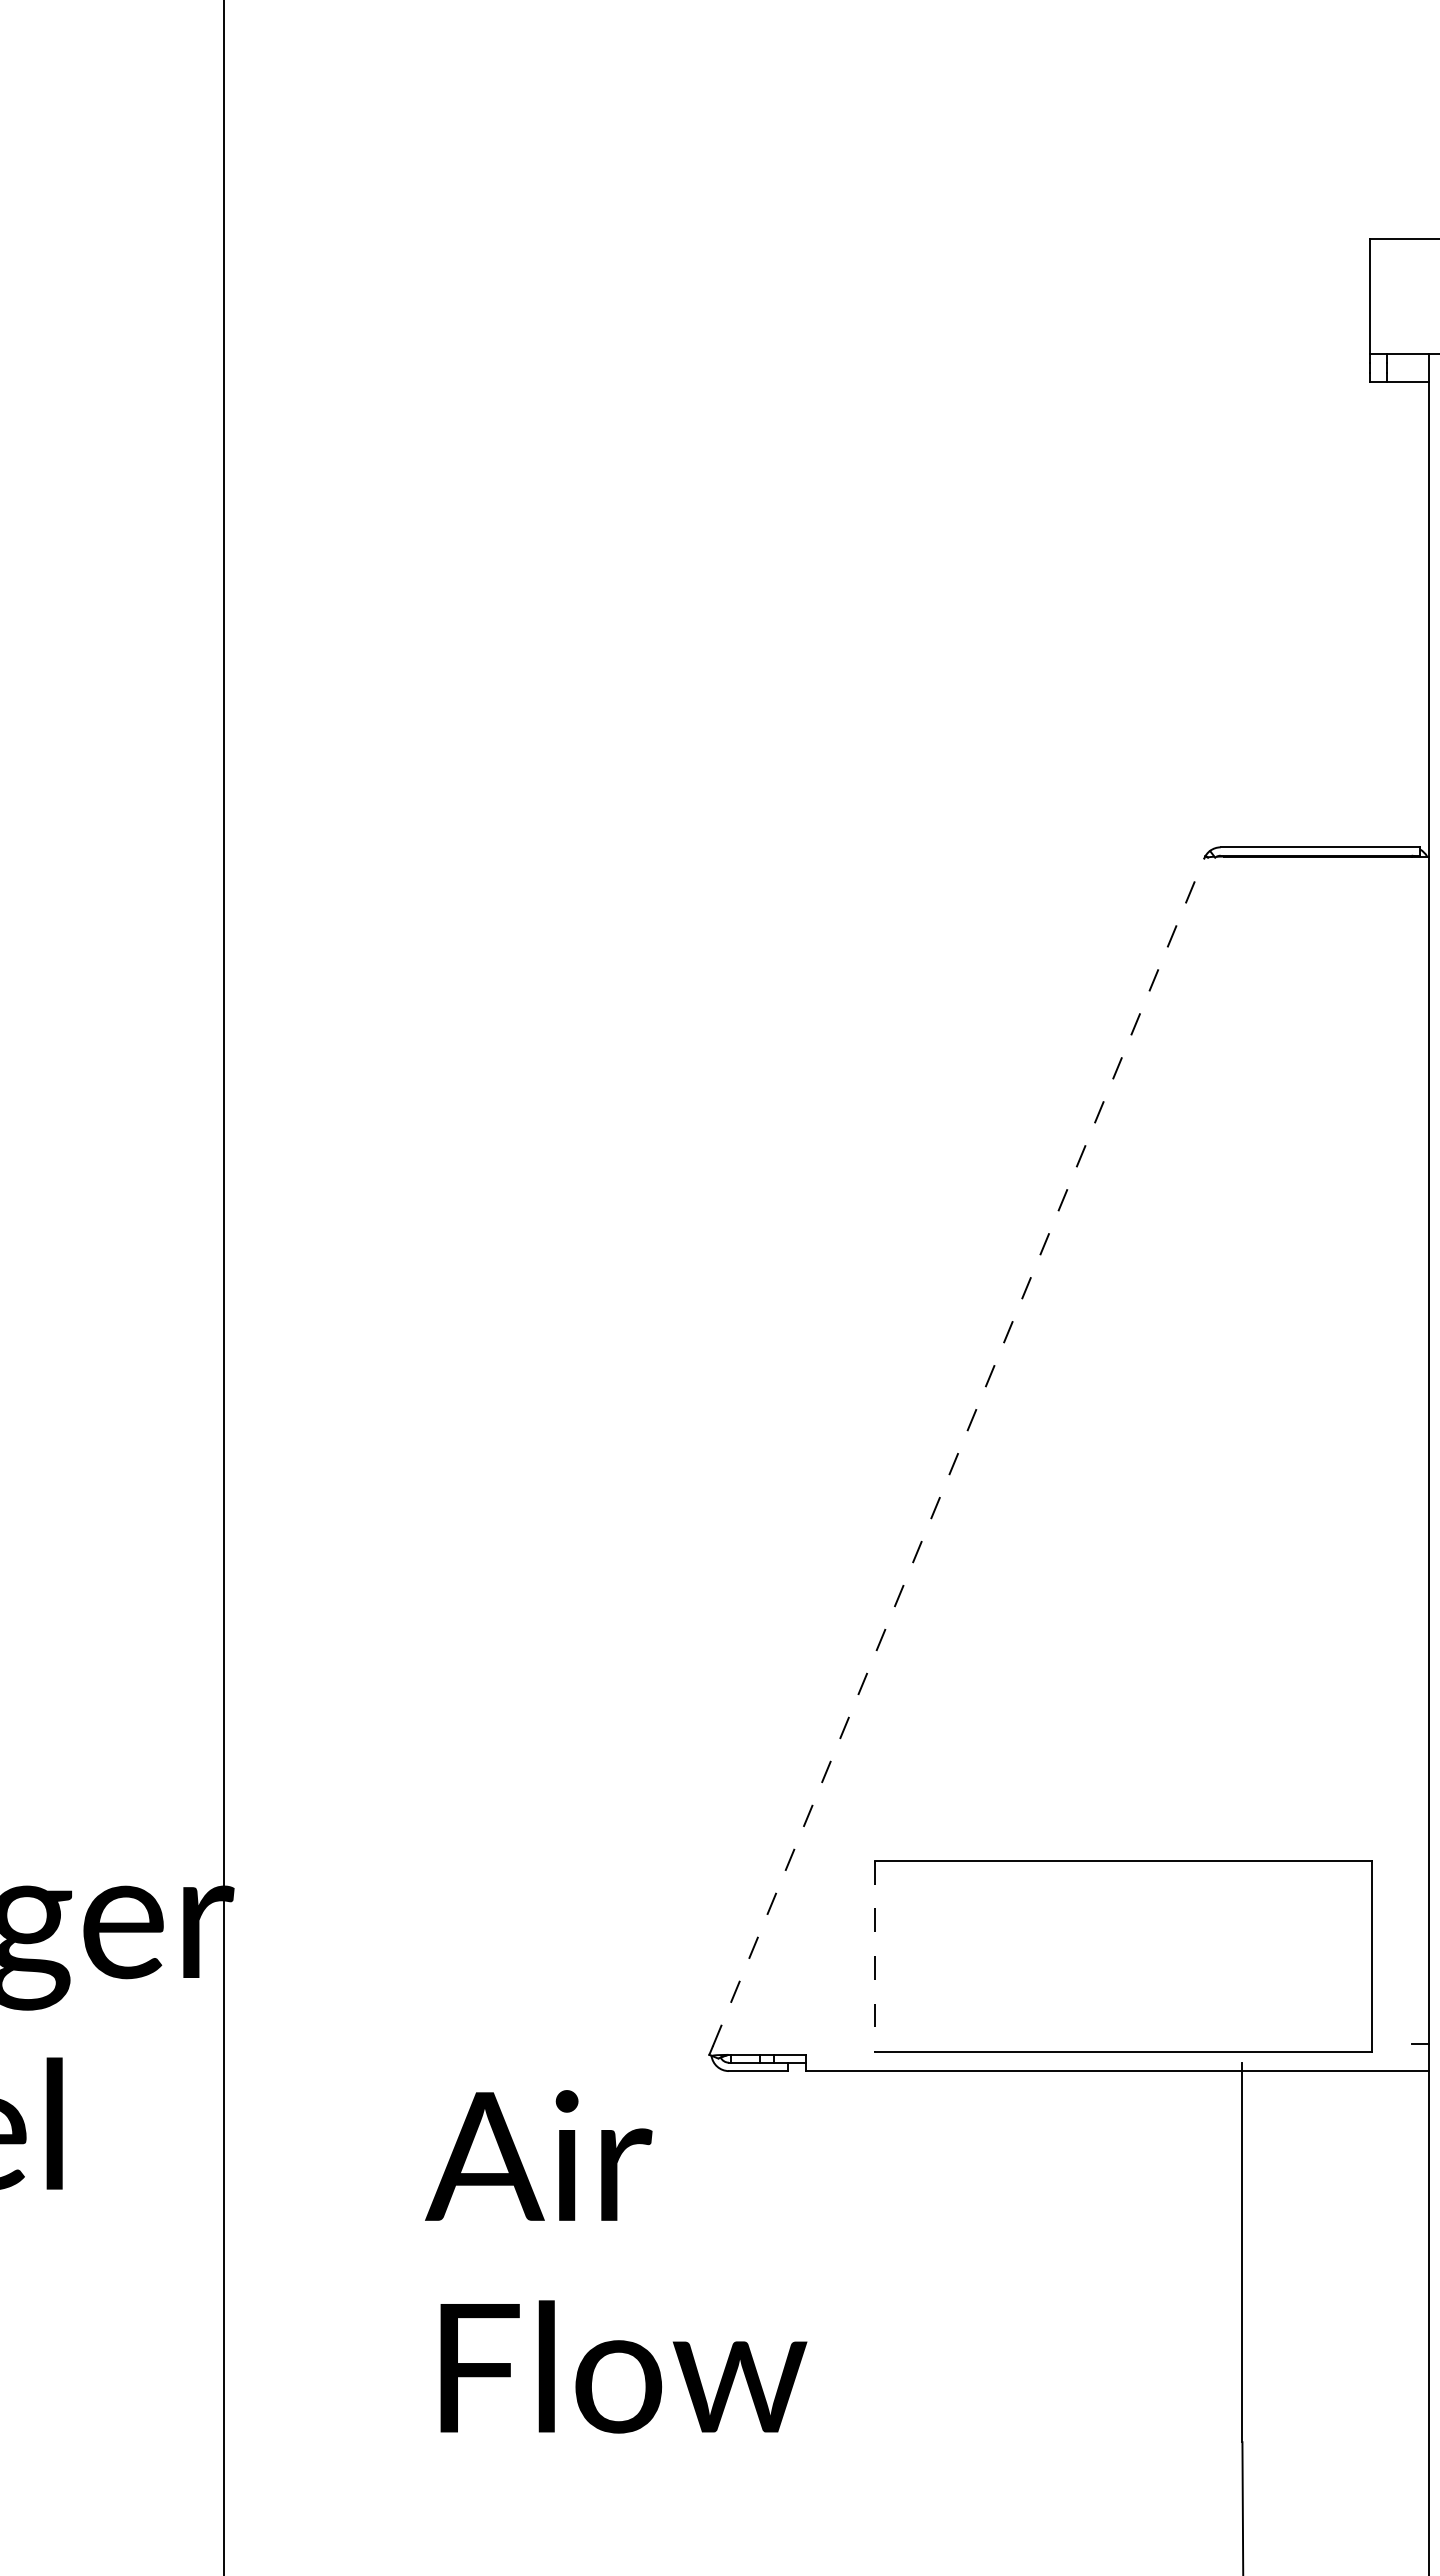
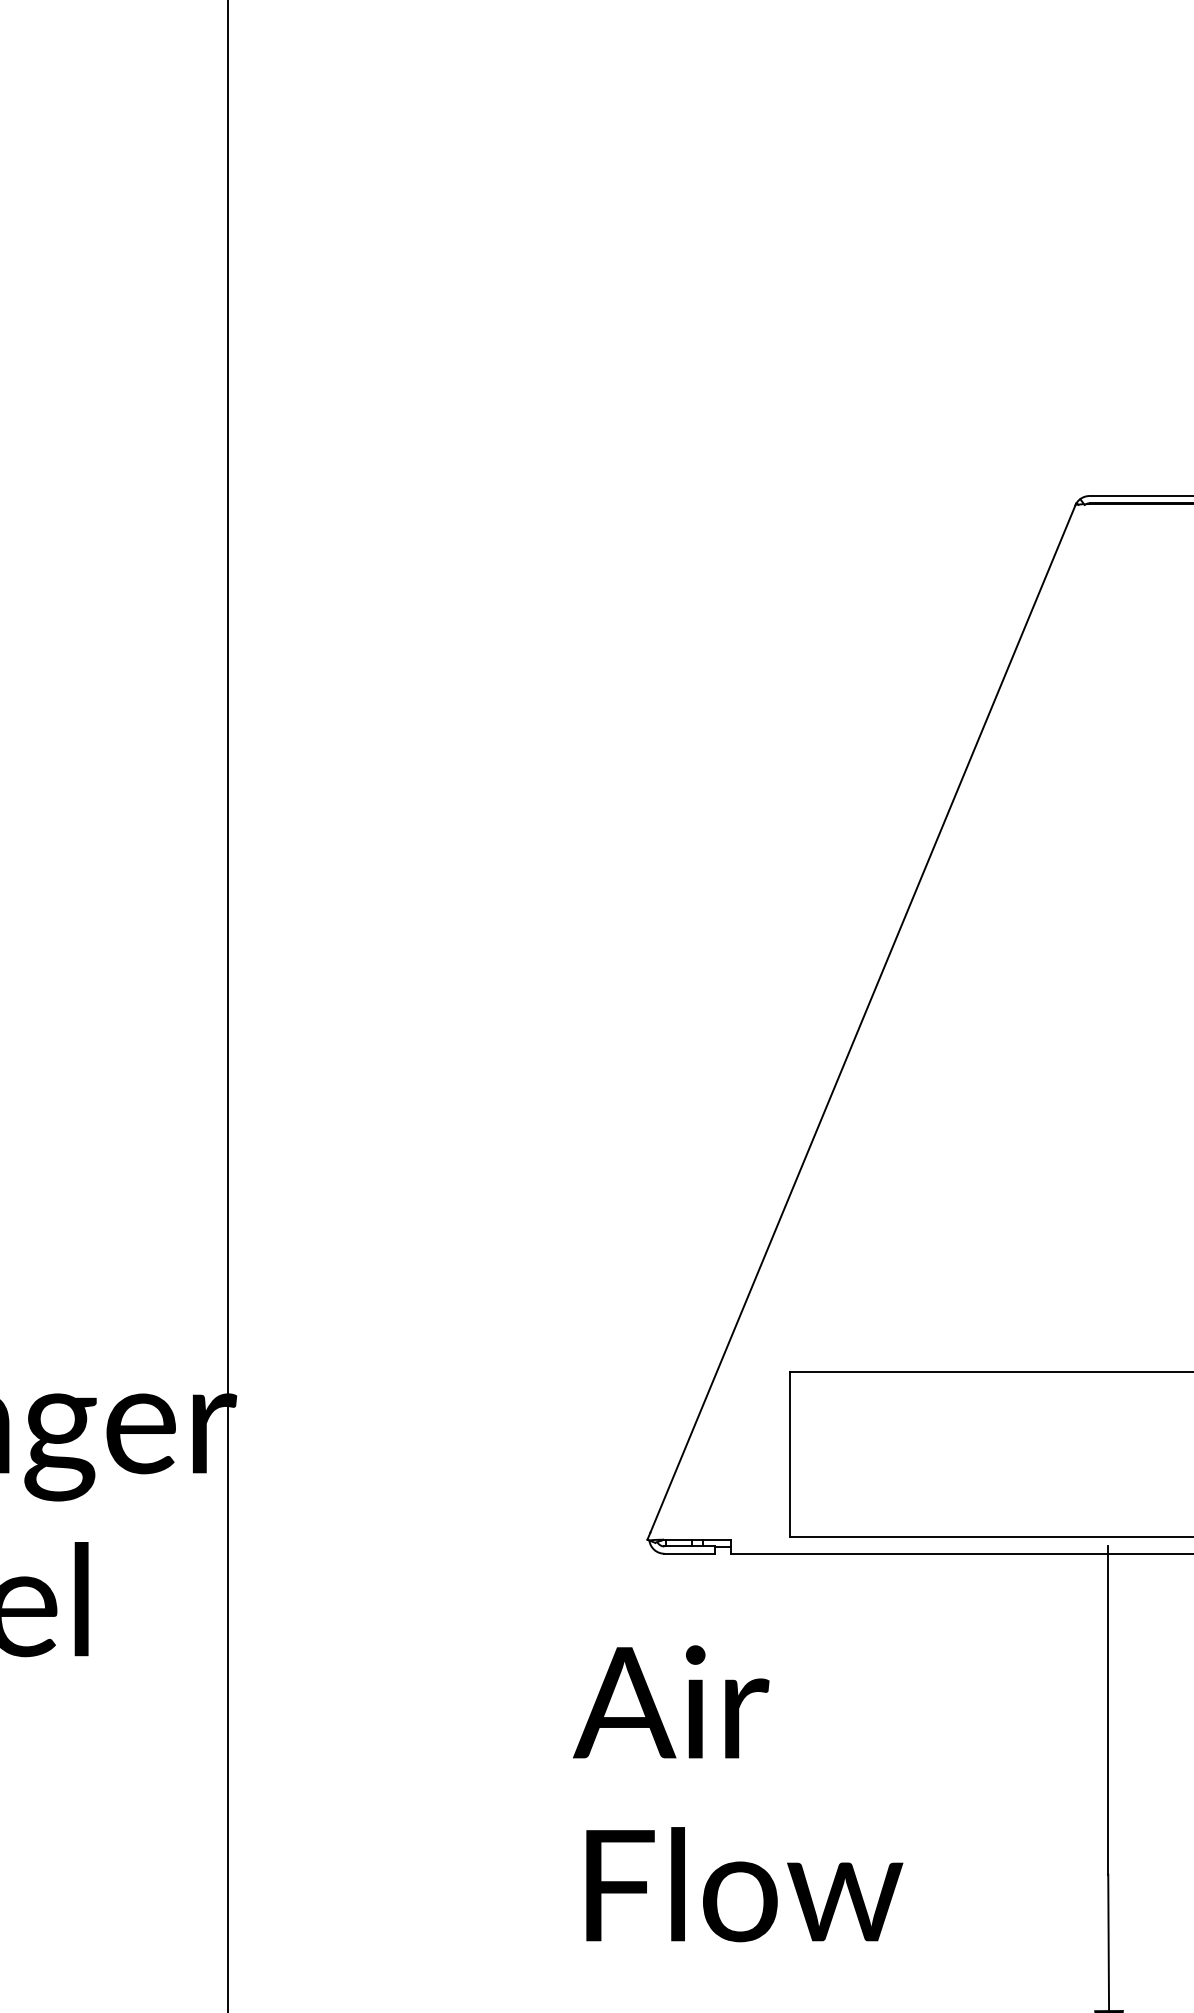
line: (958, 1452) -> (862, 1019), dashed -> solid
line: (874, 1956) -> (790, 1454), dashed -> solid
text: (616, 2261) -> (738, 1793), moved

